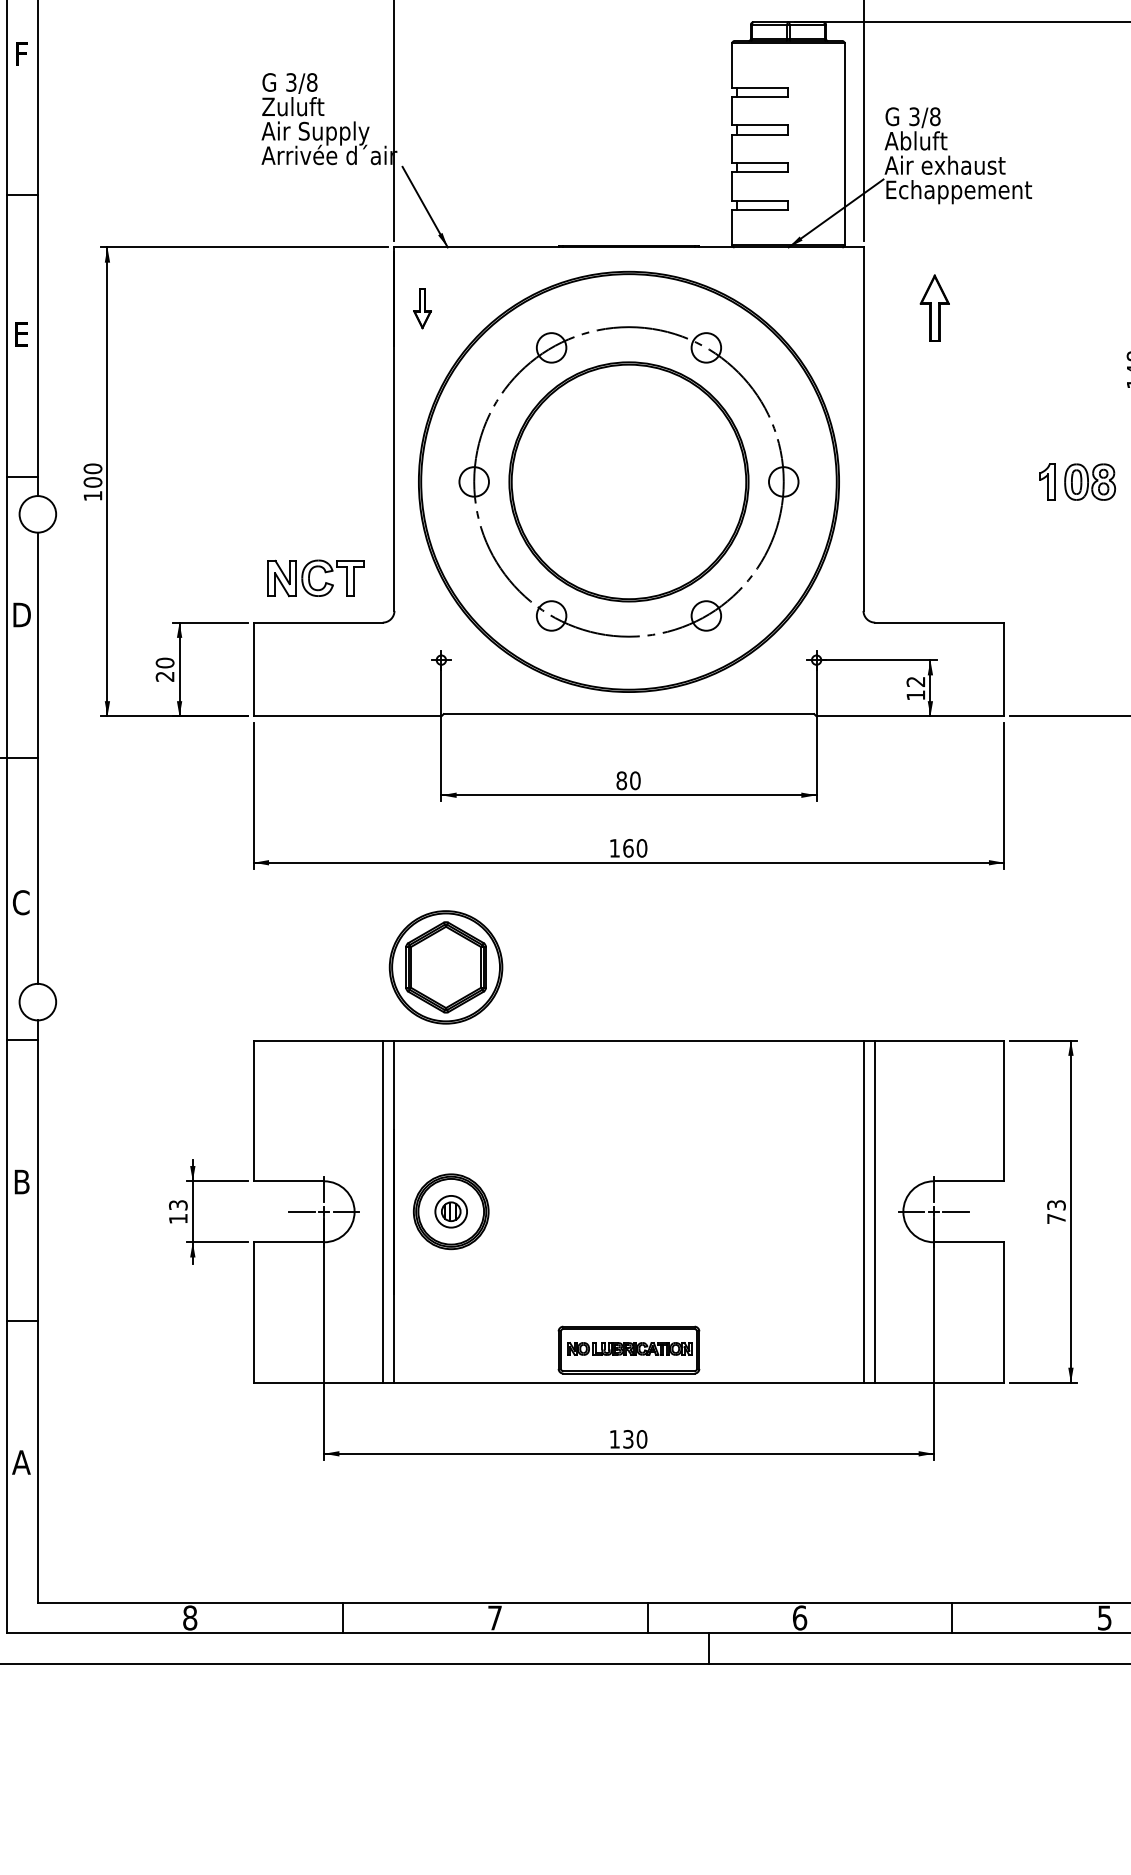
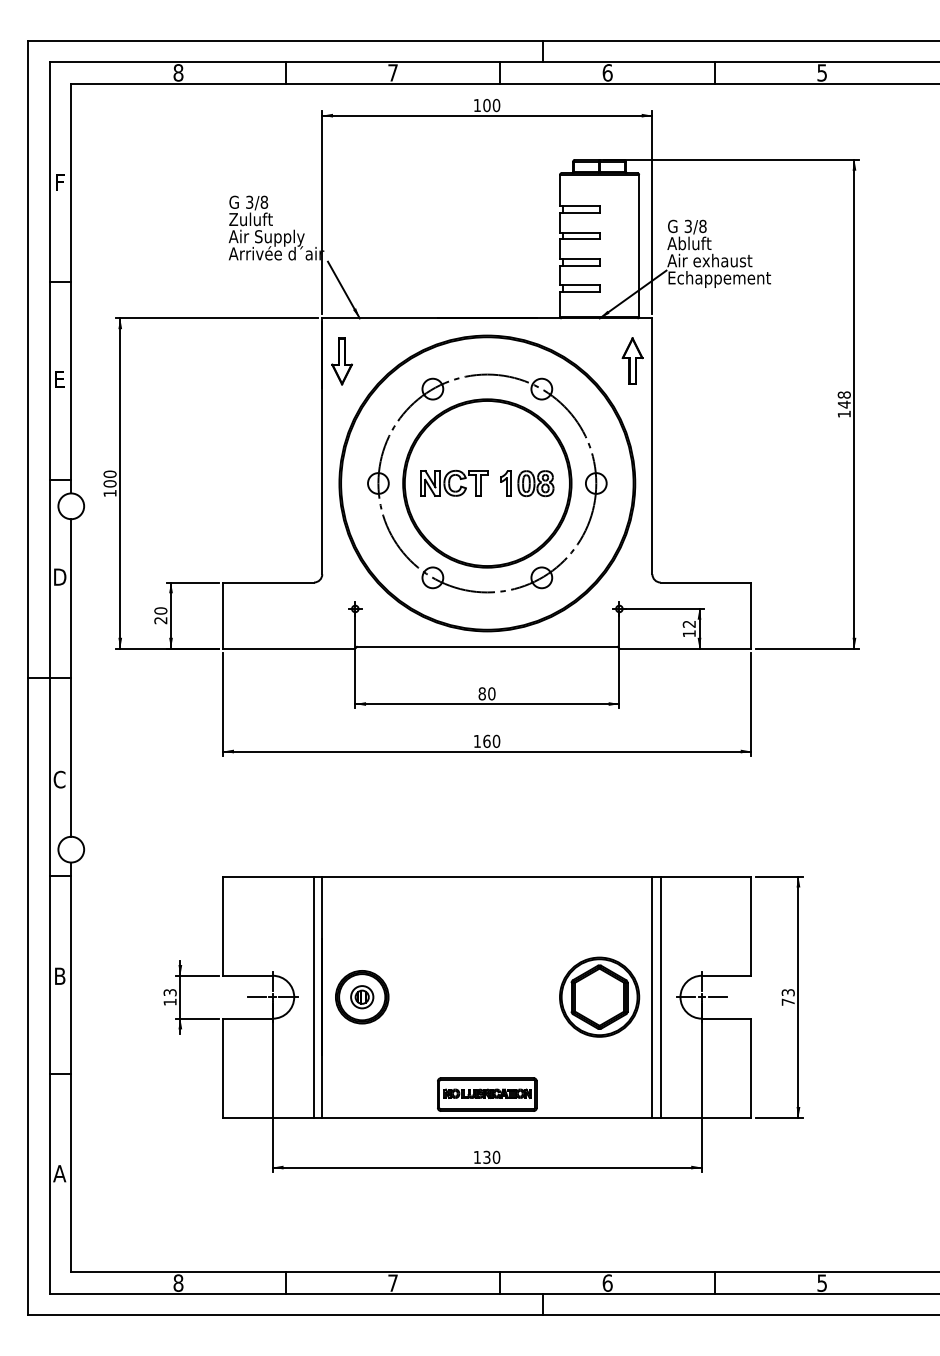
part: (934, 307) -> (632, 360), moved
part: (421, 308) -> (341, 361), size x1.67
part: (1078, 481) -> (527, 483), moved
part: (316, 577) -> (454, 482), moved
part: (445, 966) -> (599, 996), moved

